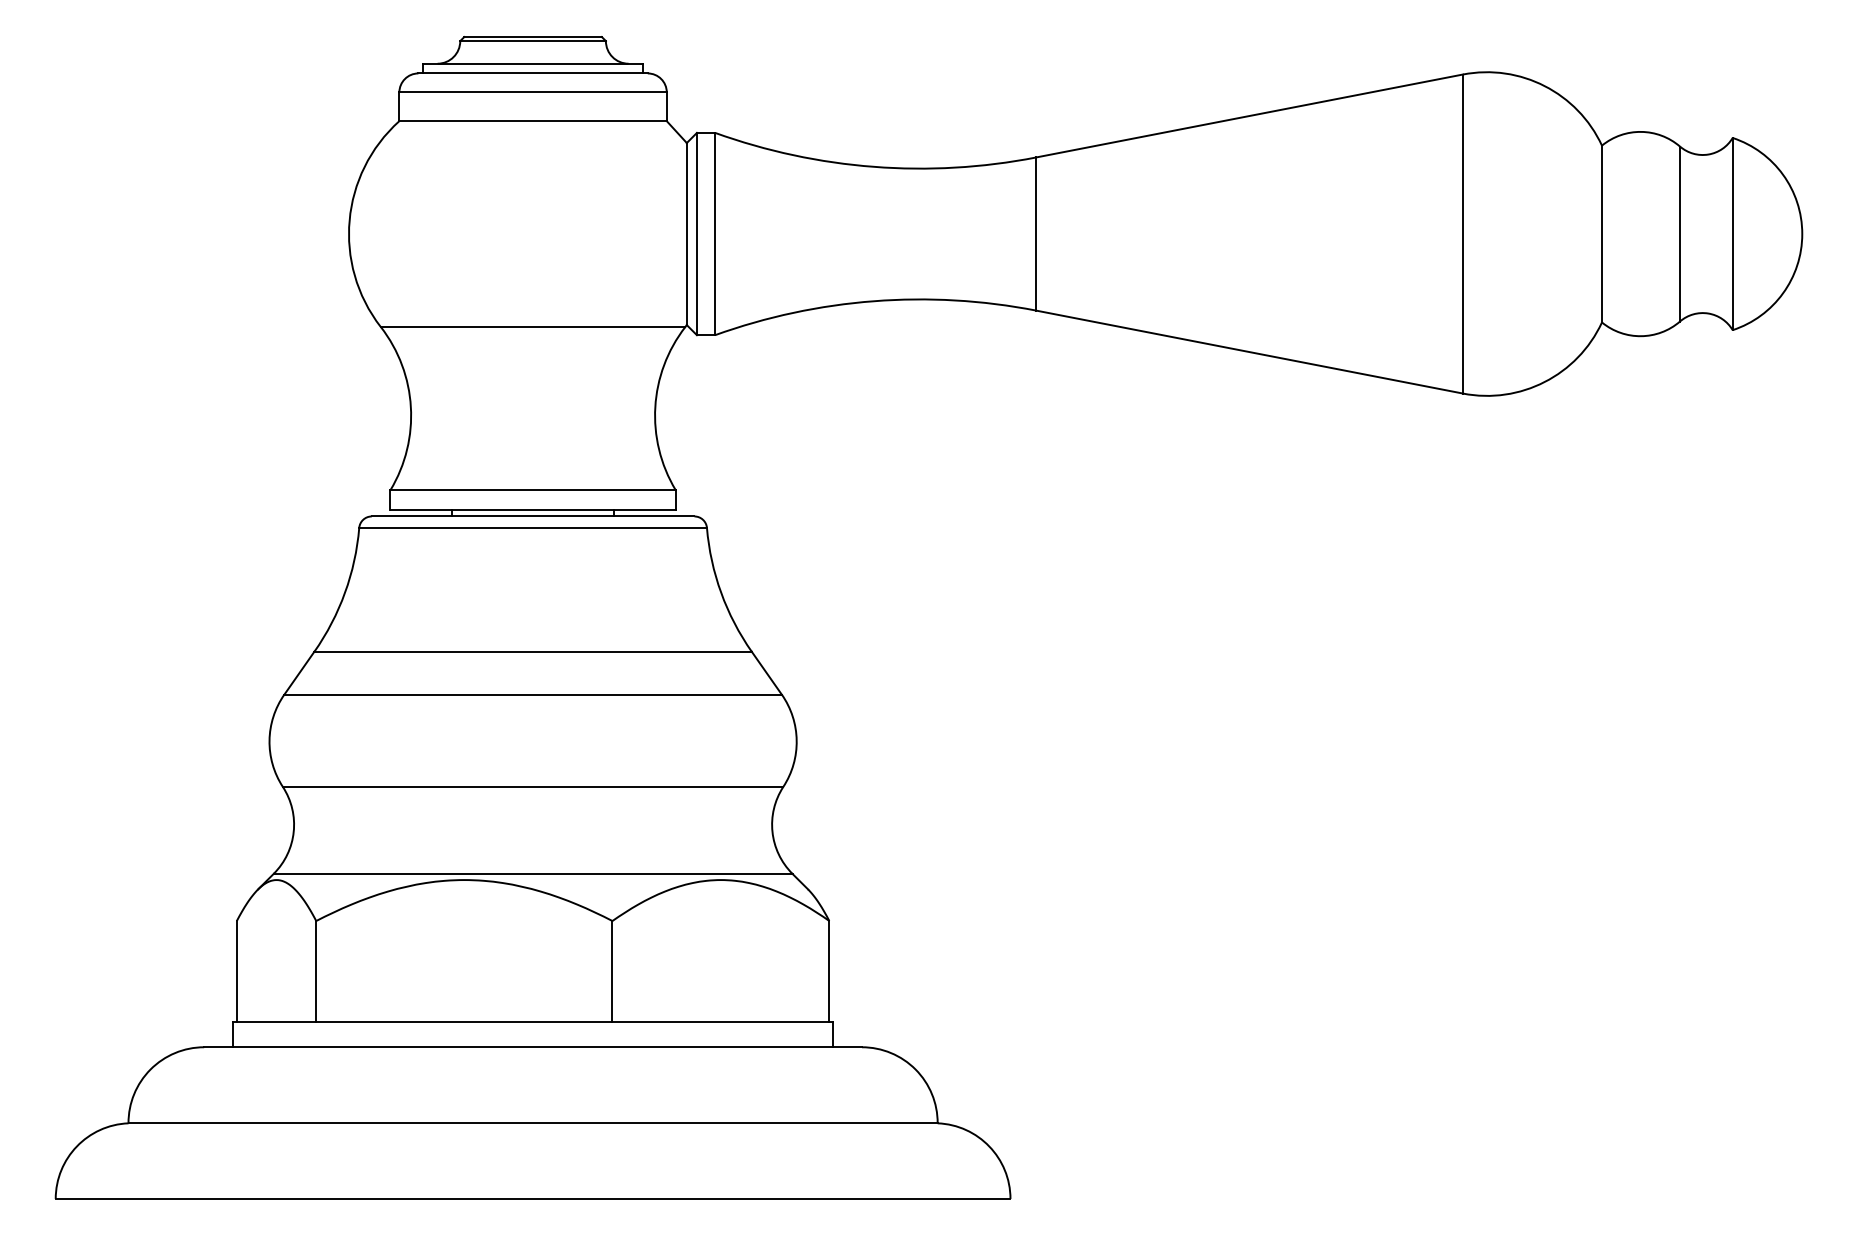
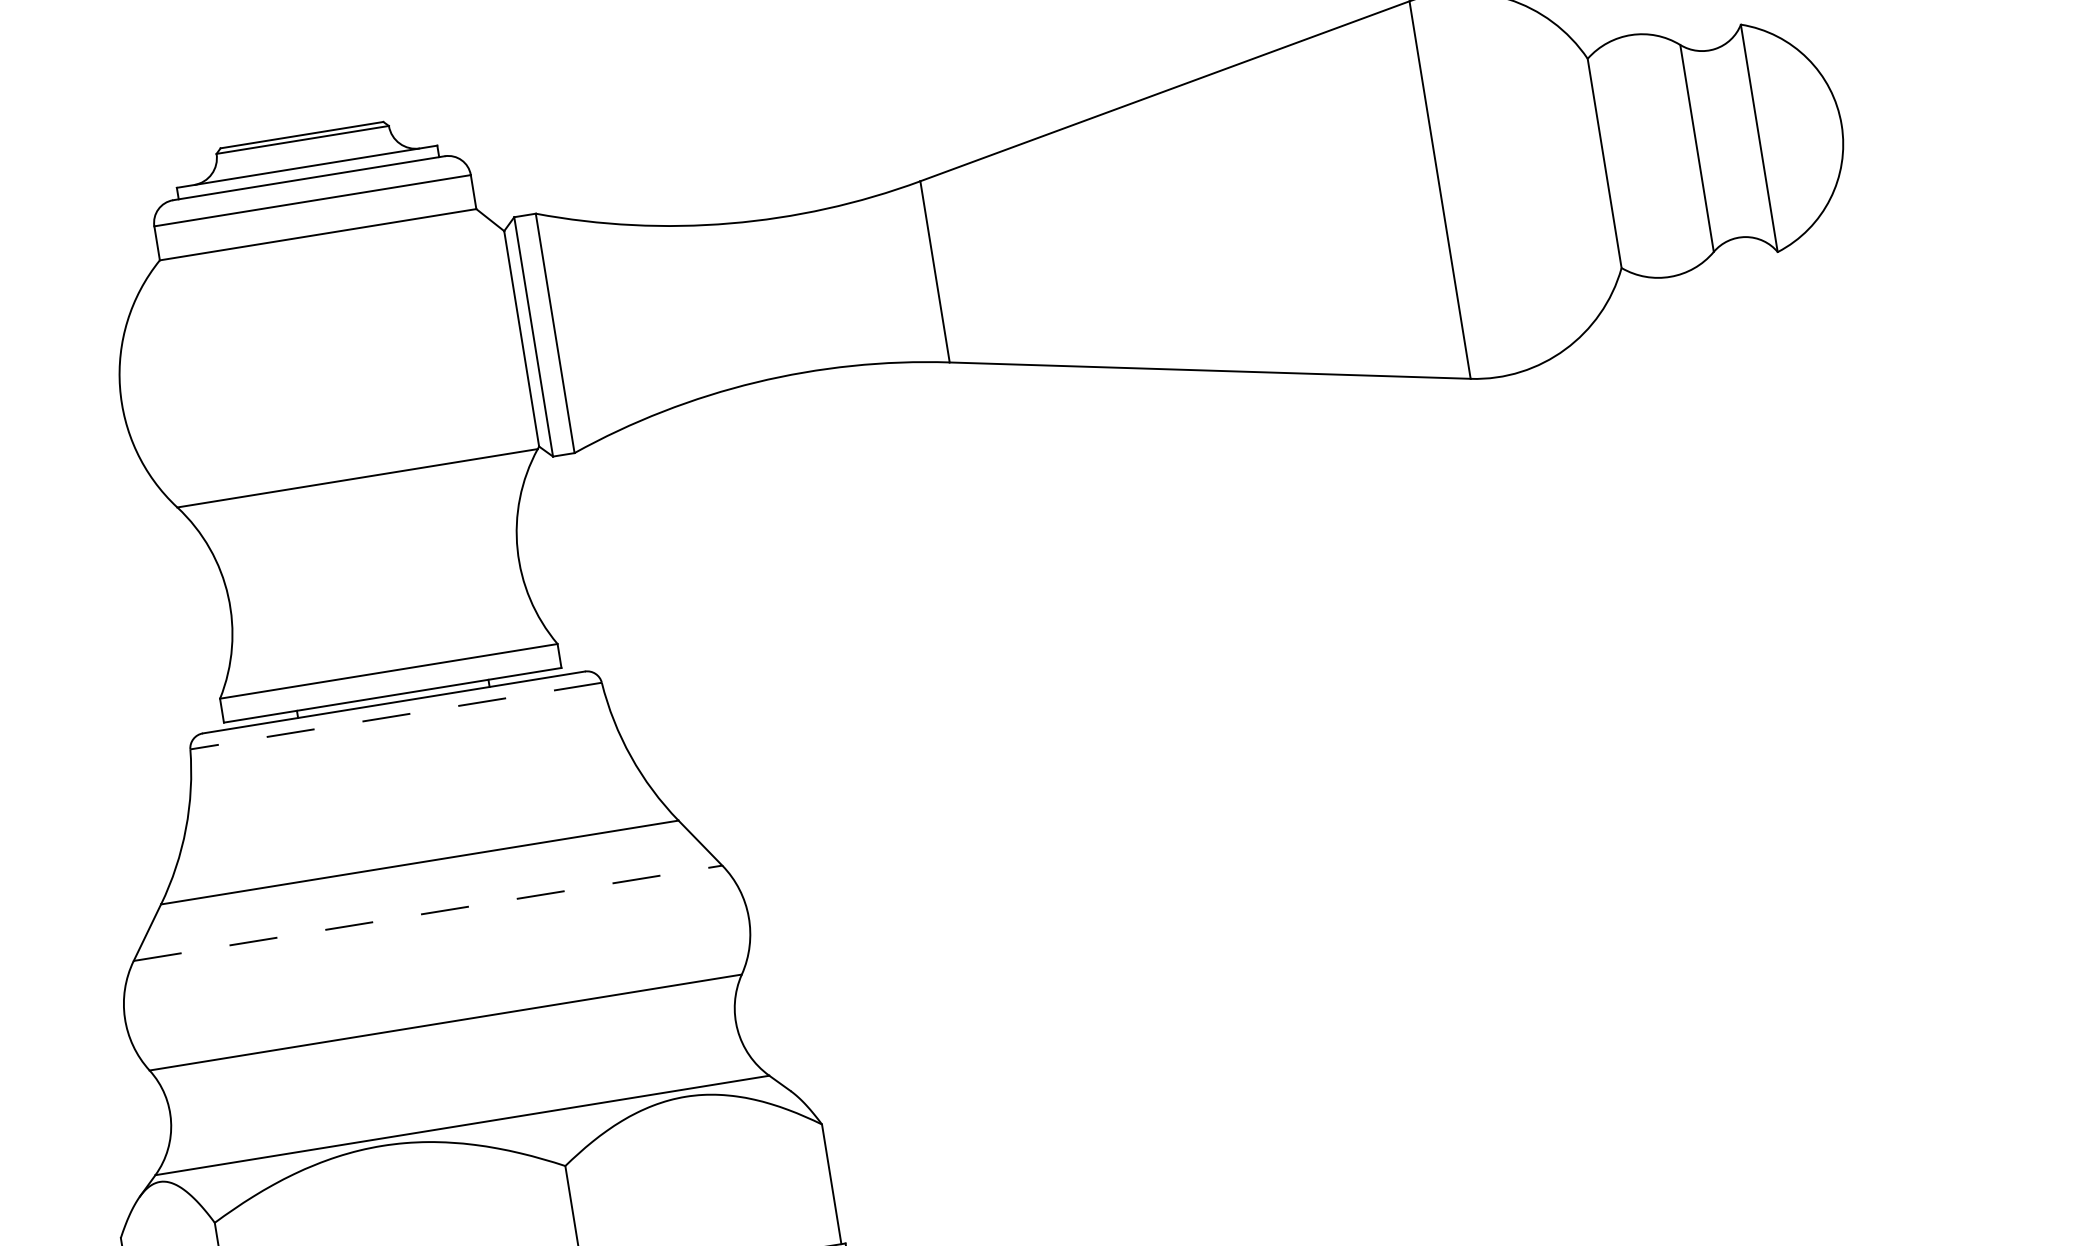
line: (533, 527) -> (396, 715), solid -> dashed
line: (533, 694) -> (428, 913), solid -> dashed

